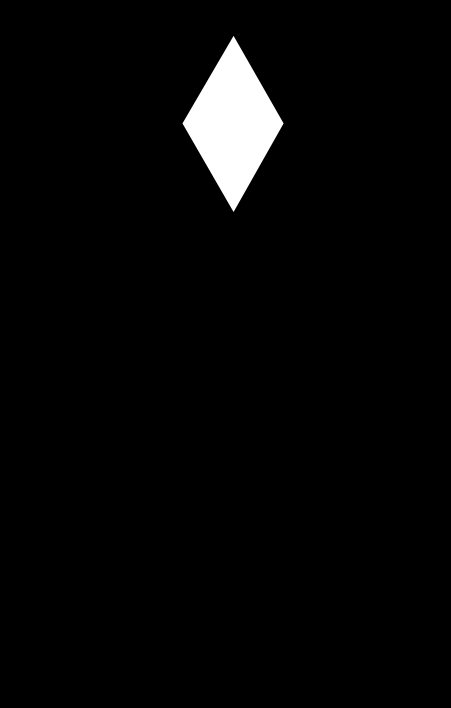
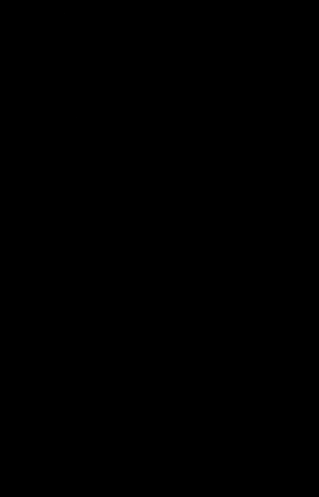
fill: (232, 123) -> (153, 77), added

